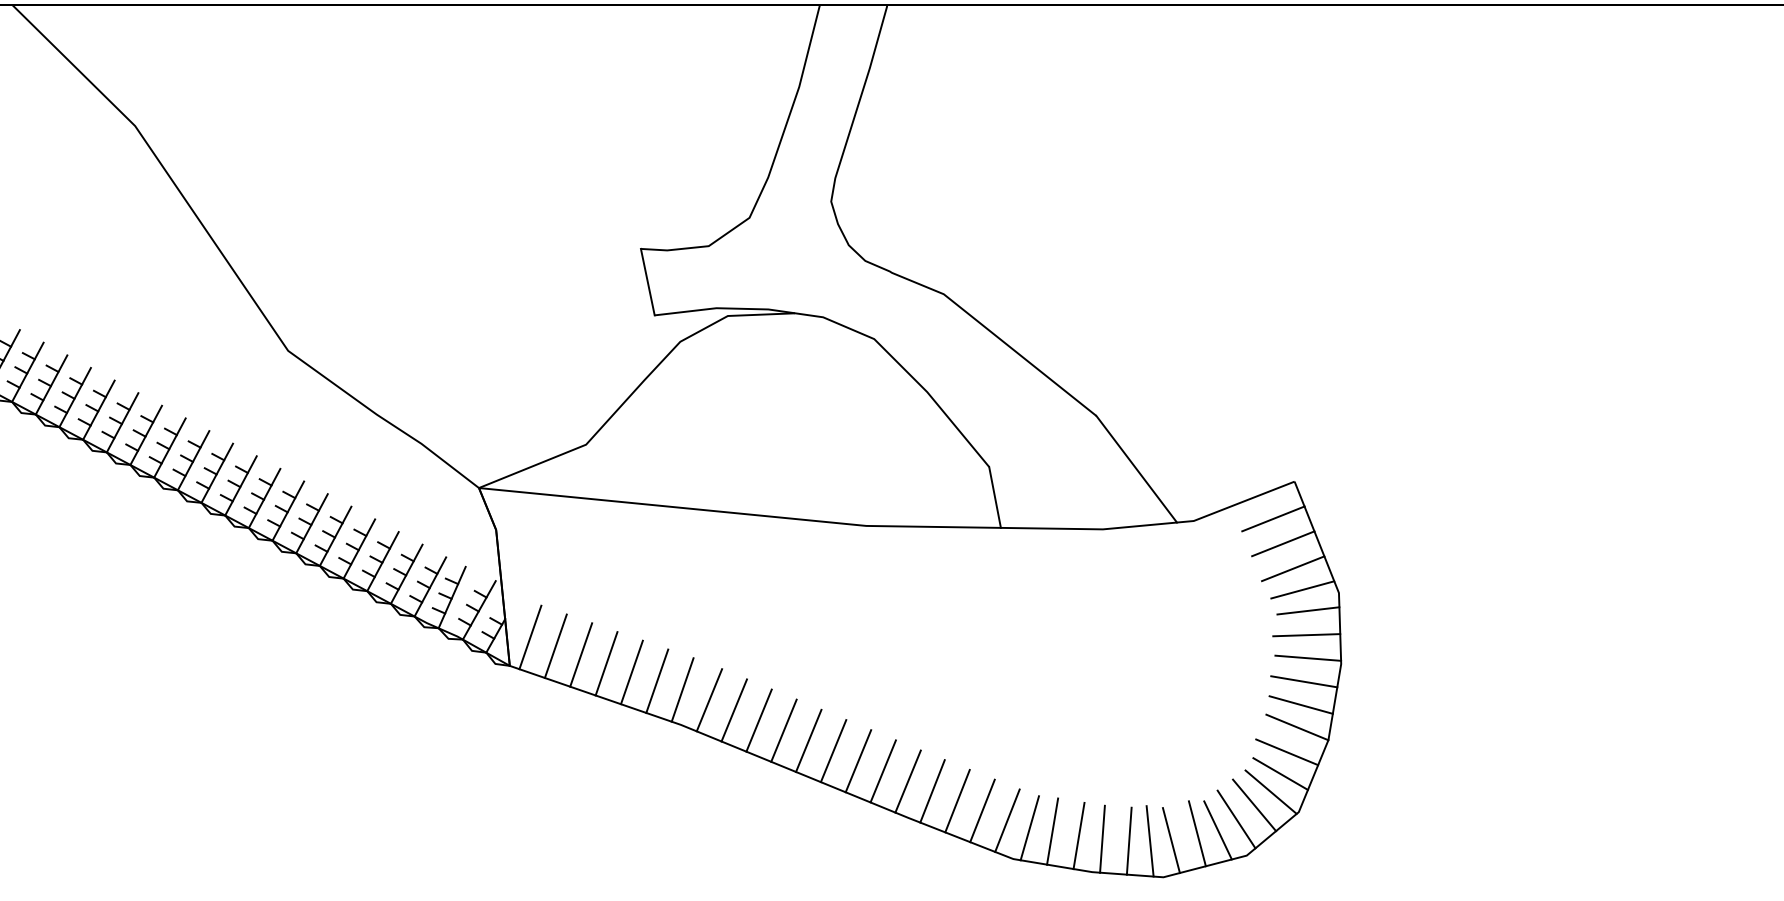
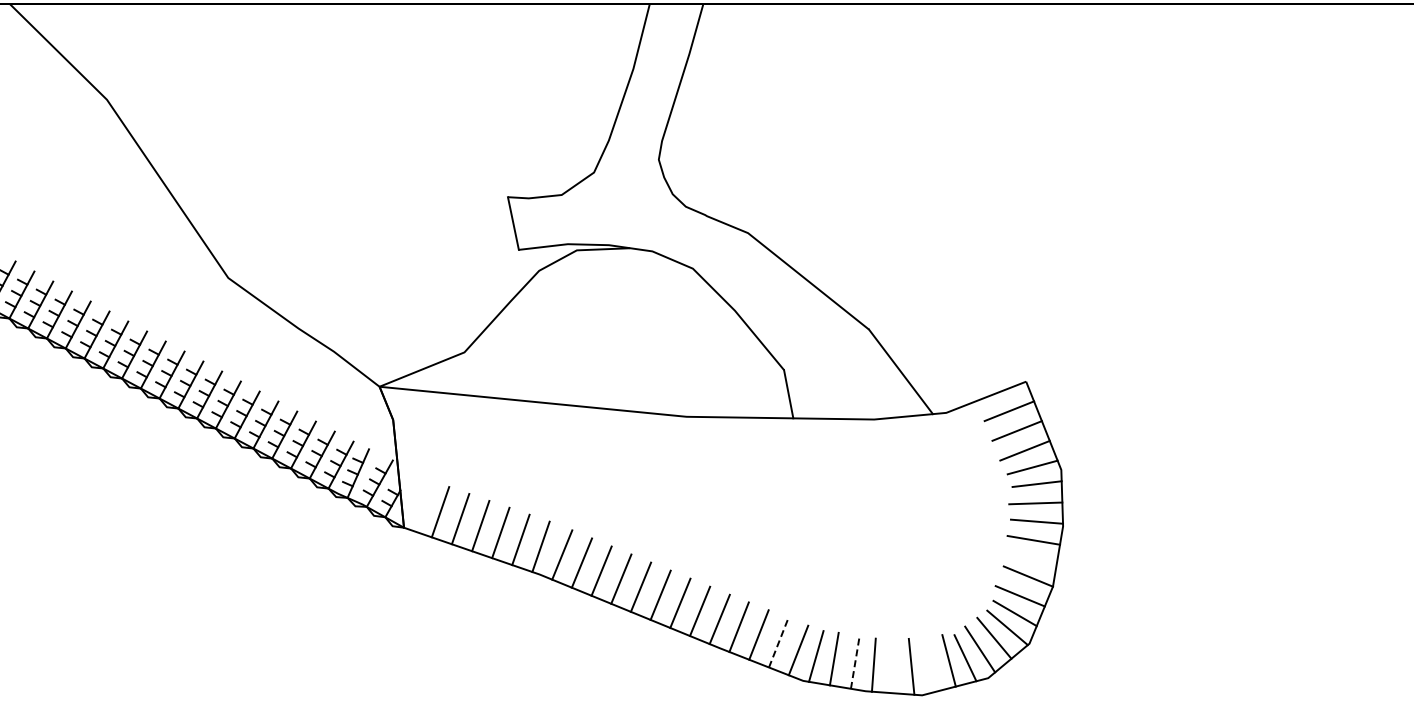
line: (530, 637) -> (420, 505), removed
line: (1301, 704) -> (1031, 558), removed
line: (982, 810) -> (778, 642), solid -> dashed
line: (1079, 835) -> (855, 662), solid -> dashed
line: (1171, 839) -> (928, 665), removed
line: (1128, 840) -> (894, 666), removed

